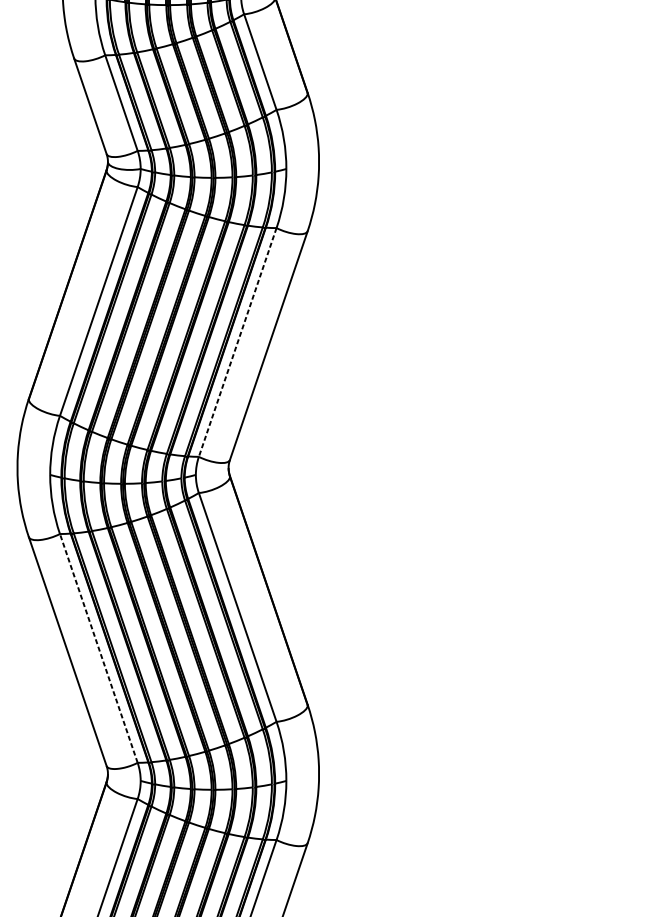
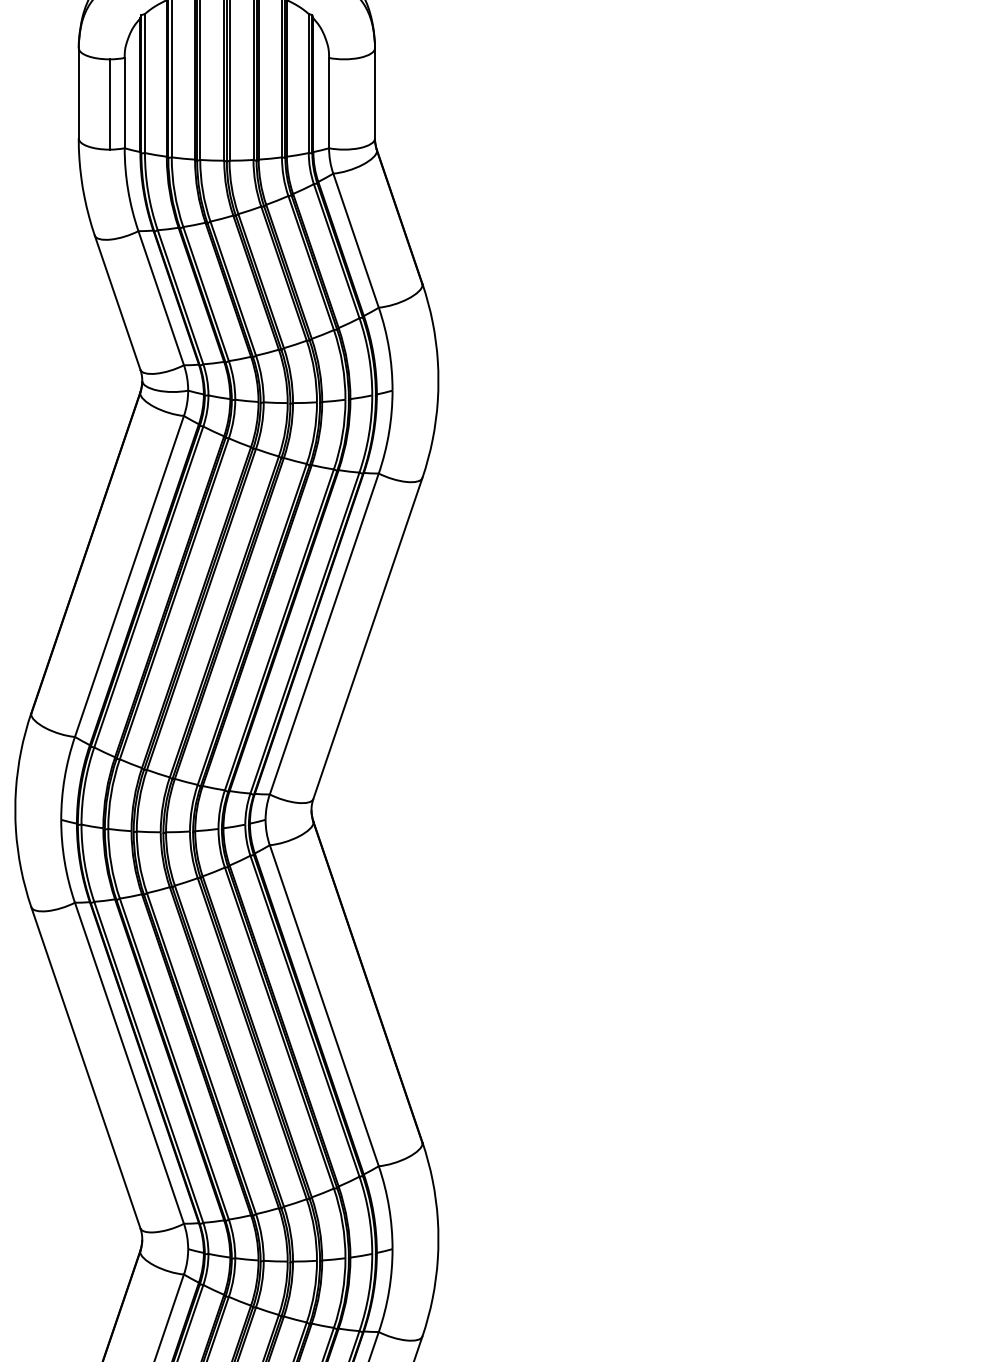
line: (237, 342) -> (324, 633), dashed -> solid
line: (98, 648) -> (129, 1063), dashed -> solid

